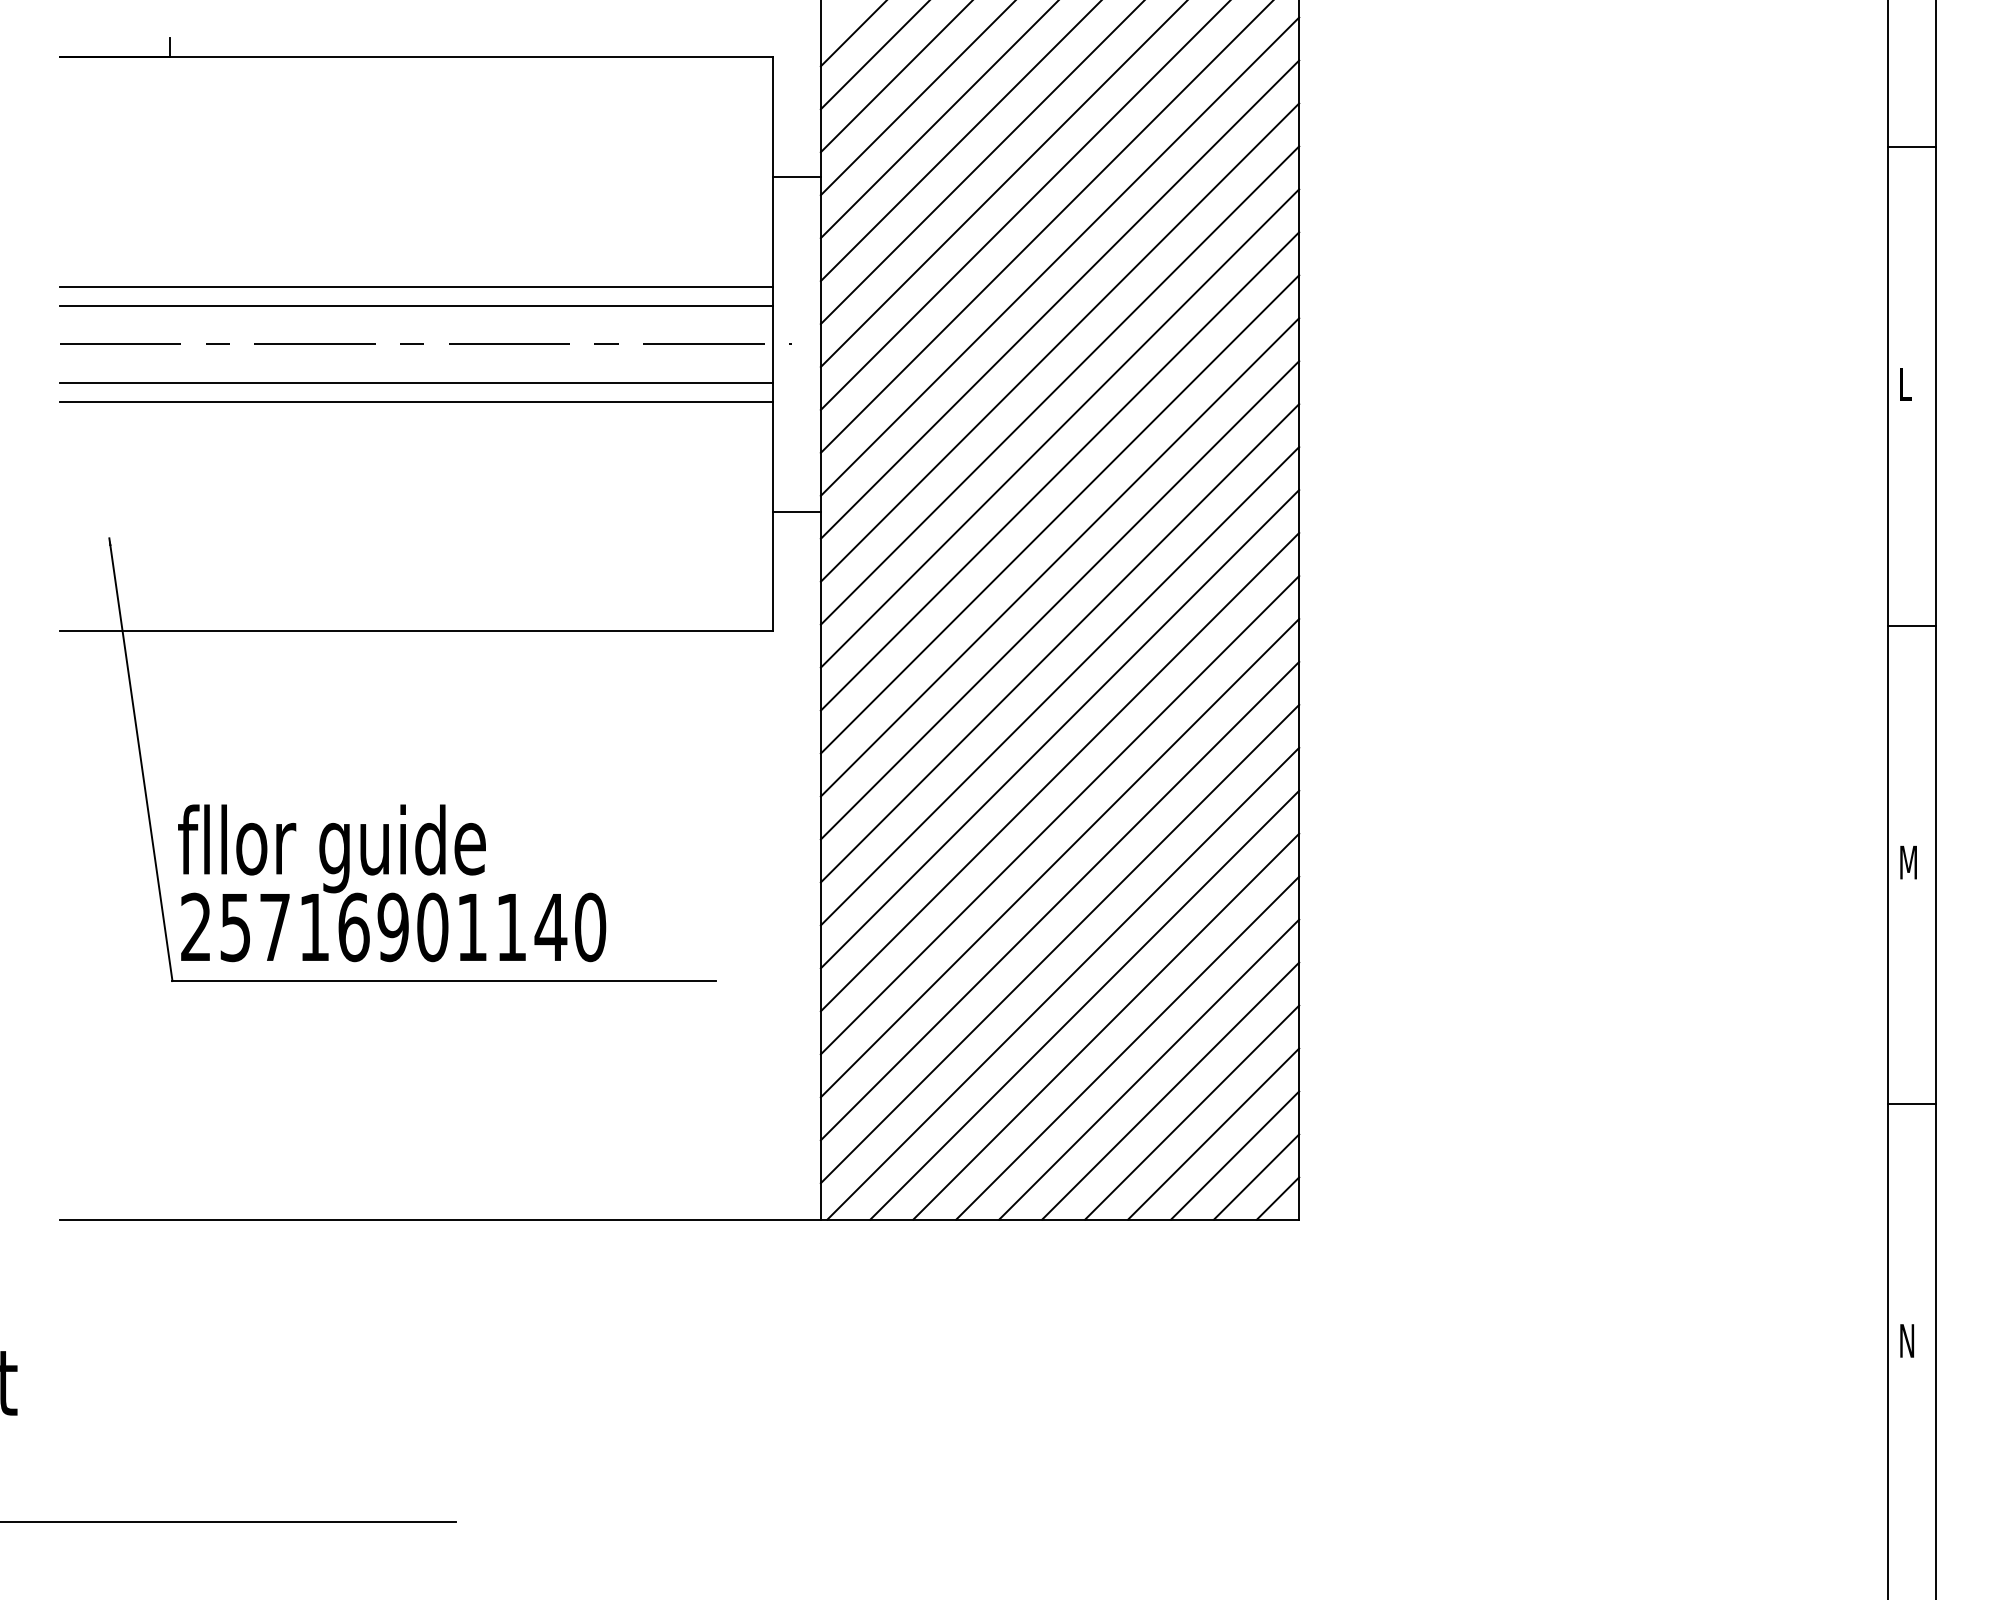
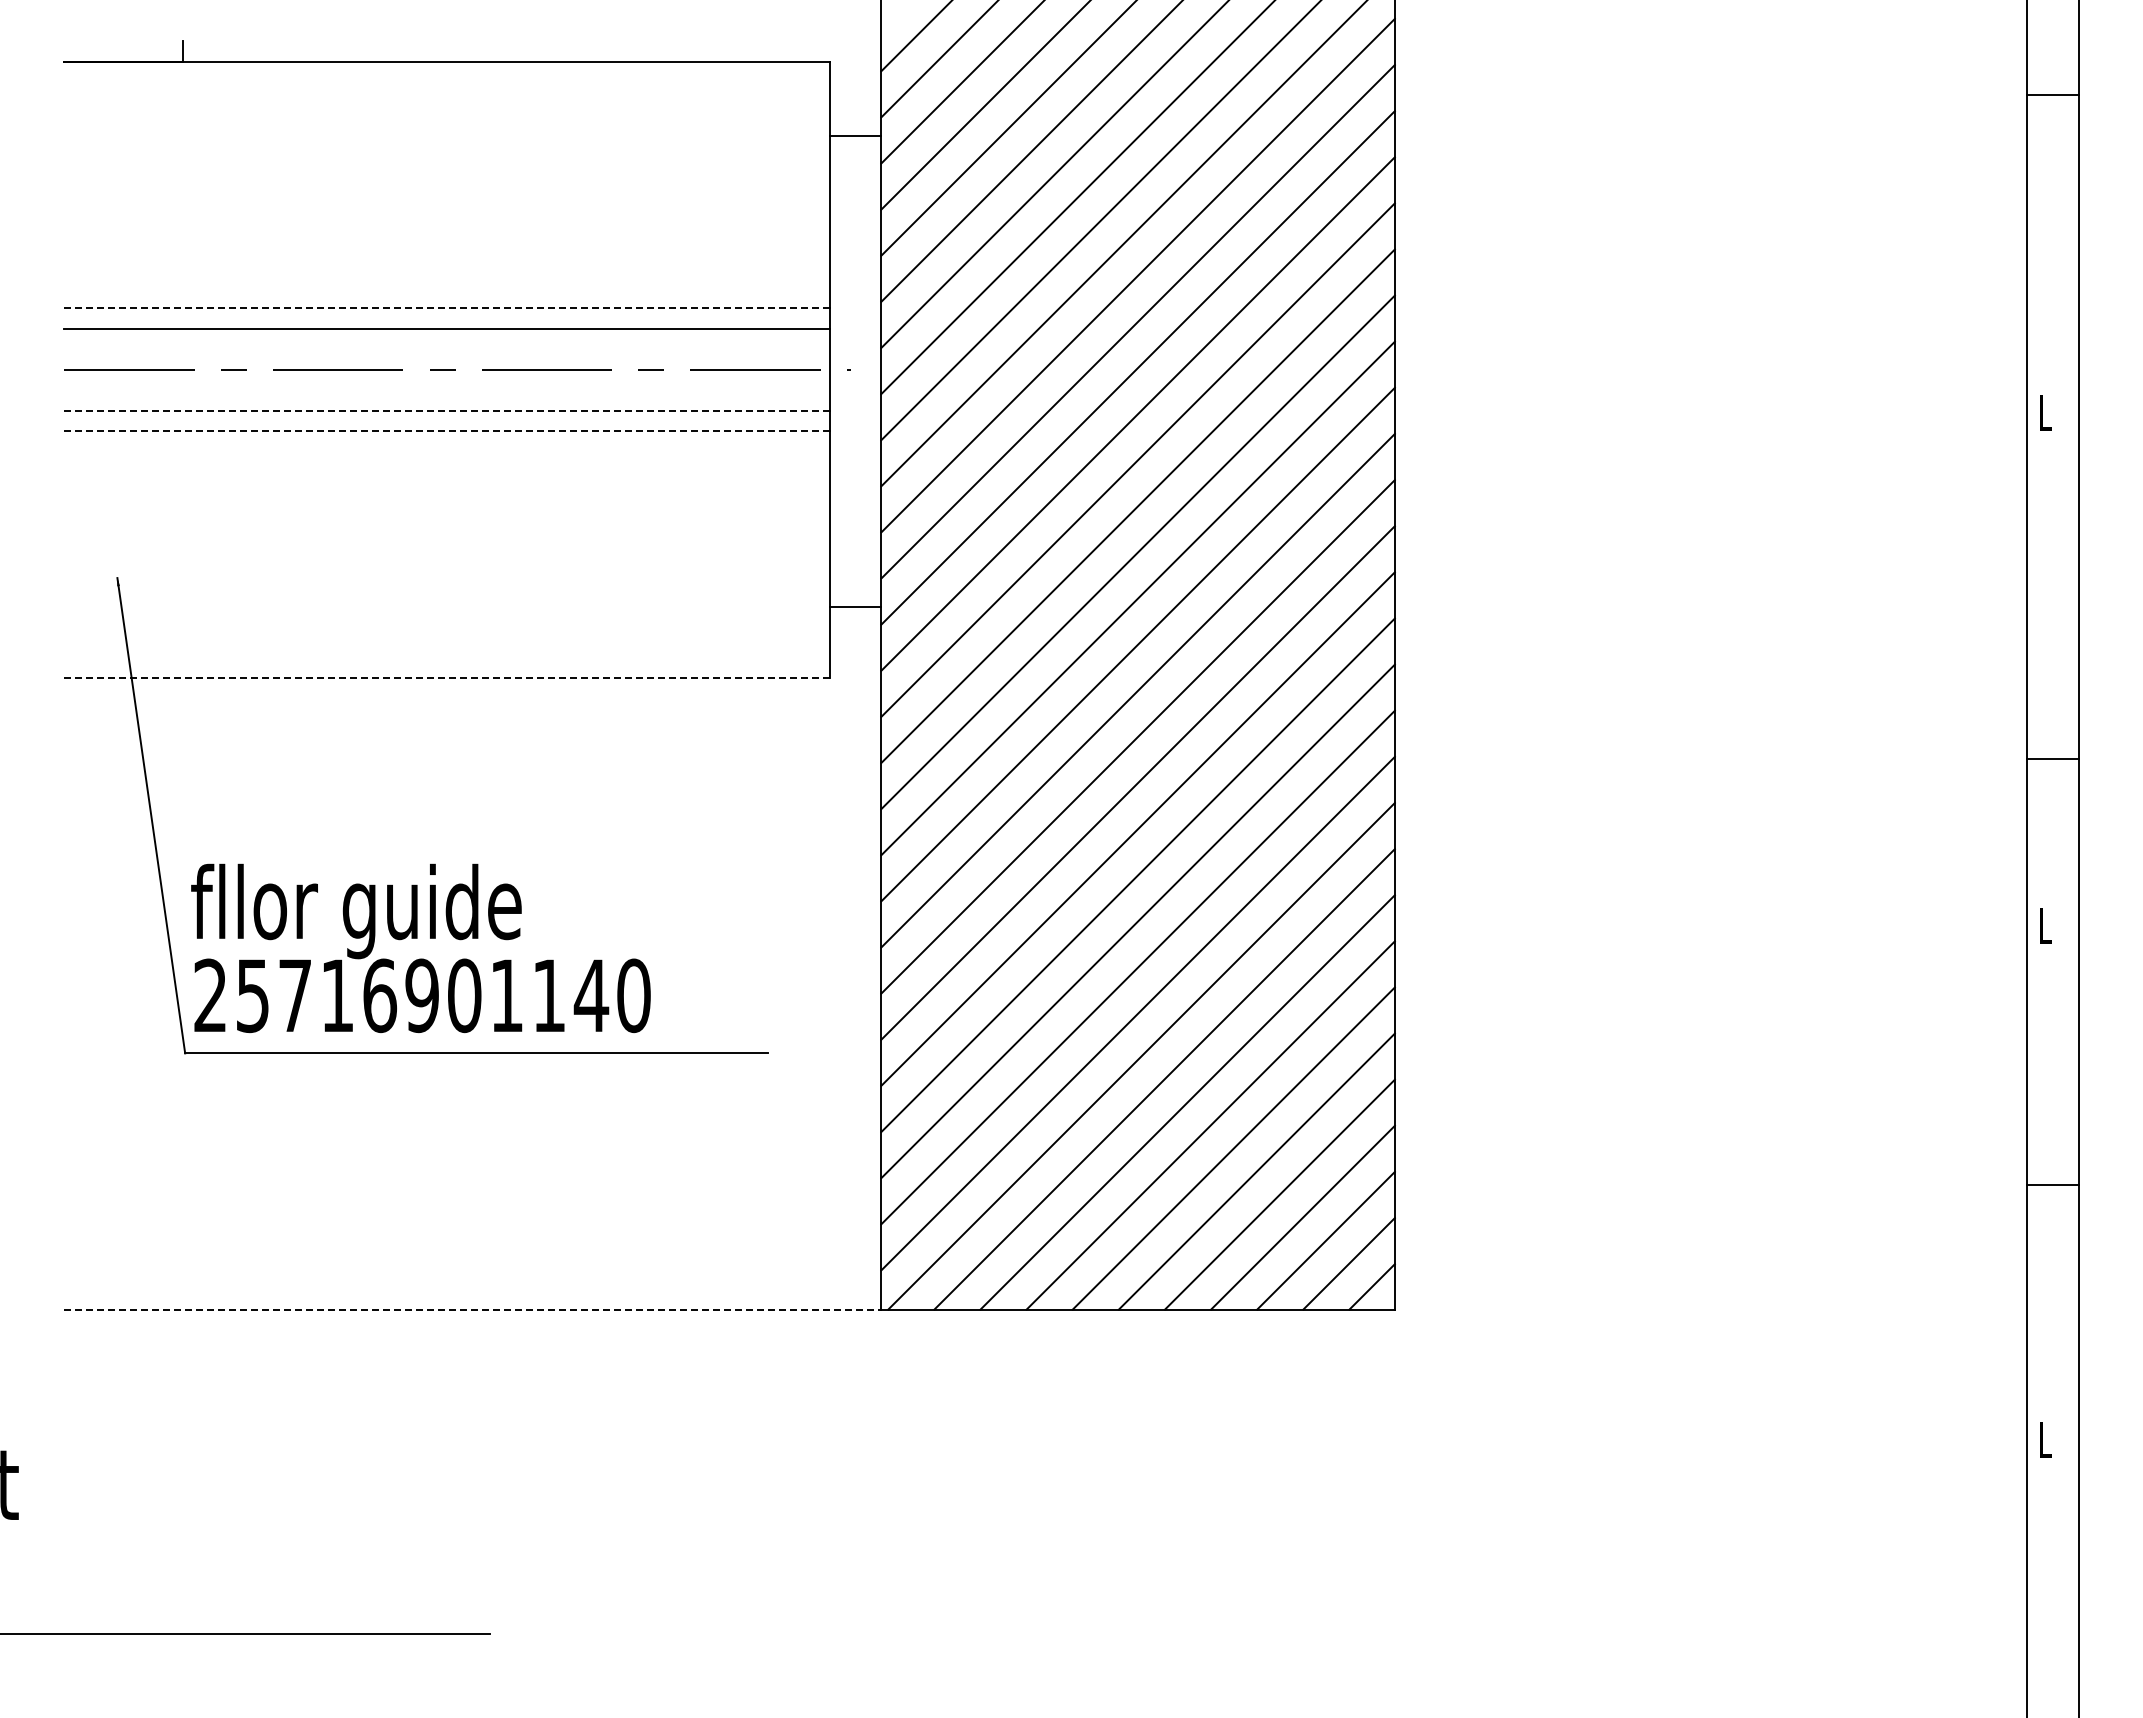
line: (1911, 147) -> (2052, 95), moved
line: (796, 177) -> (855, 136), moved
line: (416, 287) -> (447, 308), solid -> dashed
line: (416, 382) -> (447, 410), solid -> dashed
line: (416, 401) -> (447, 431), solid -> dashed
line: (796, 511) -> (855, 606), moved
line: (1911, 625) -> (2052, 758), moved
line: (416, 630) -> (447, 677), solid -> dashed
text: (1908, 862) -> (2049, 926), M -> L
line: (440, 1219) -> (472, 1309), solid -> dashed
text: (1907, 1340) -> (2047, 1439), N -> L

